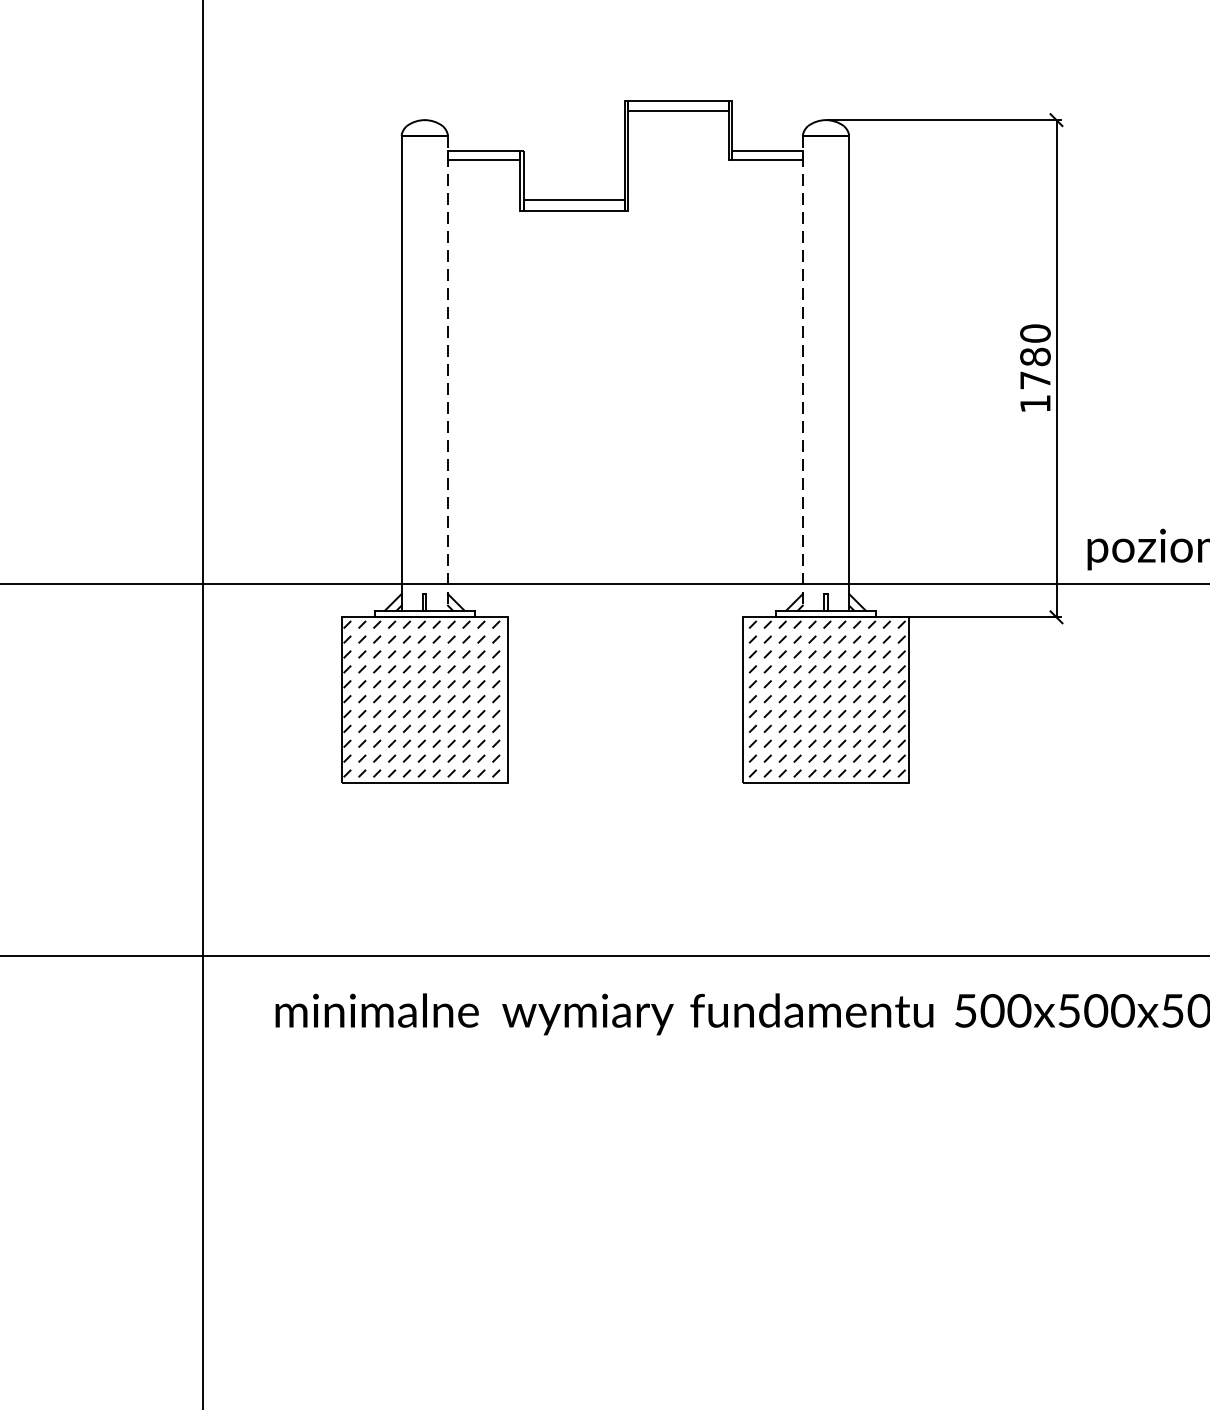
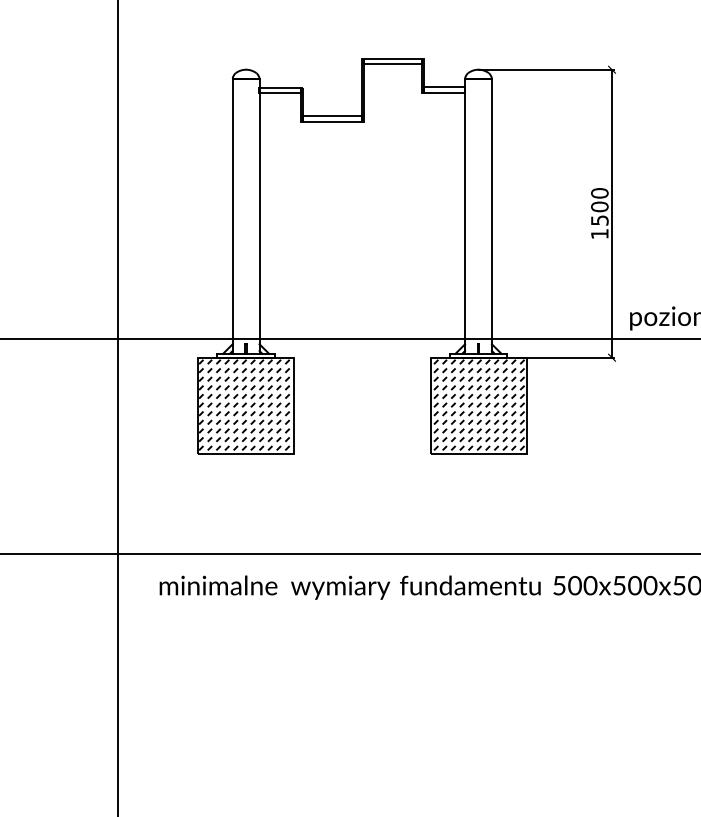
text: (1034, 368) -> (599, 213), 1780 -> 1500
line: (447, 373) -> (259, 216), dashed -> solid
line: (803, 373) -> (465, 216), dashed -> solid

